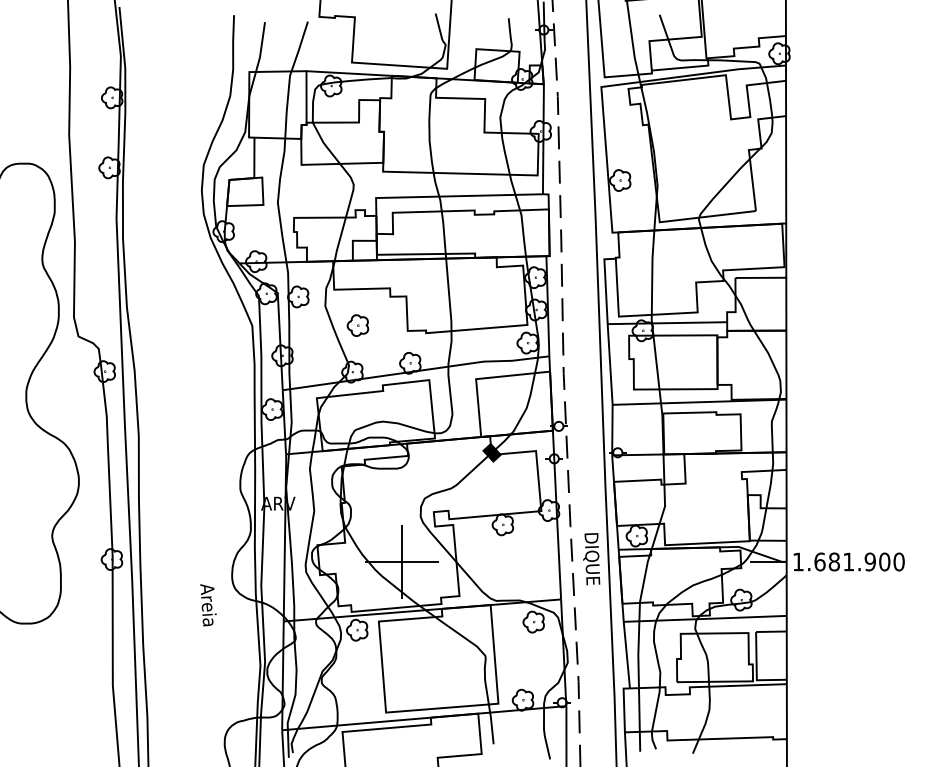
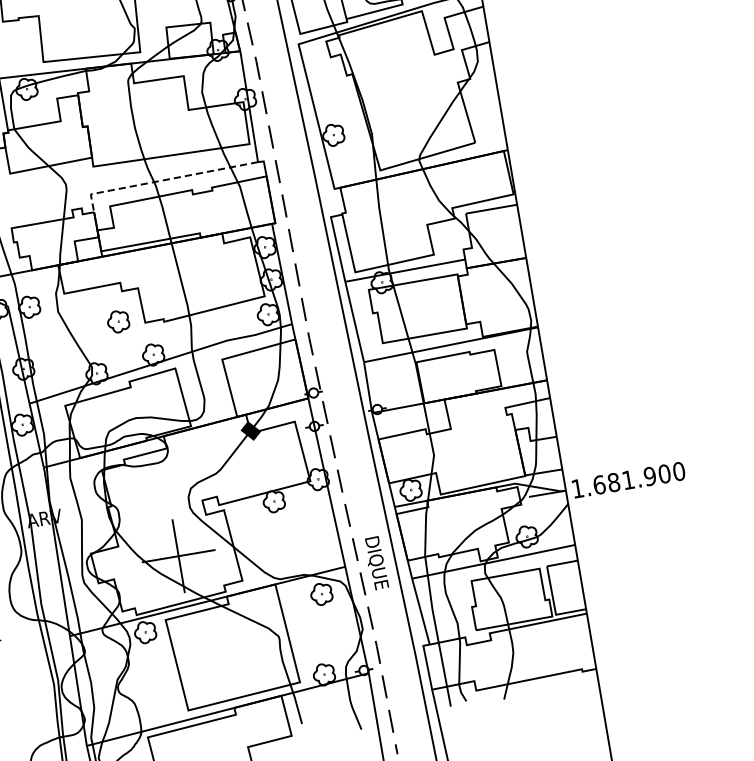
line: (450, 196) -> (165, 180), solid -> dashed
part: (357, 325) -> (117, 321), moved
text: (591, 559) -> (376, 563), moved

